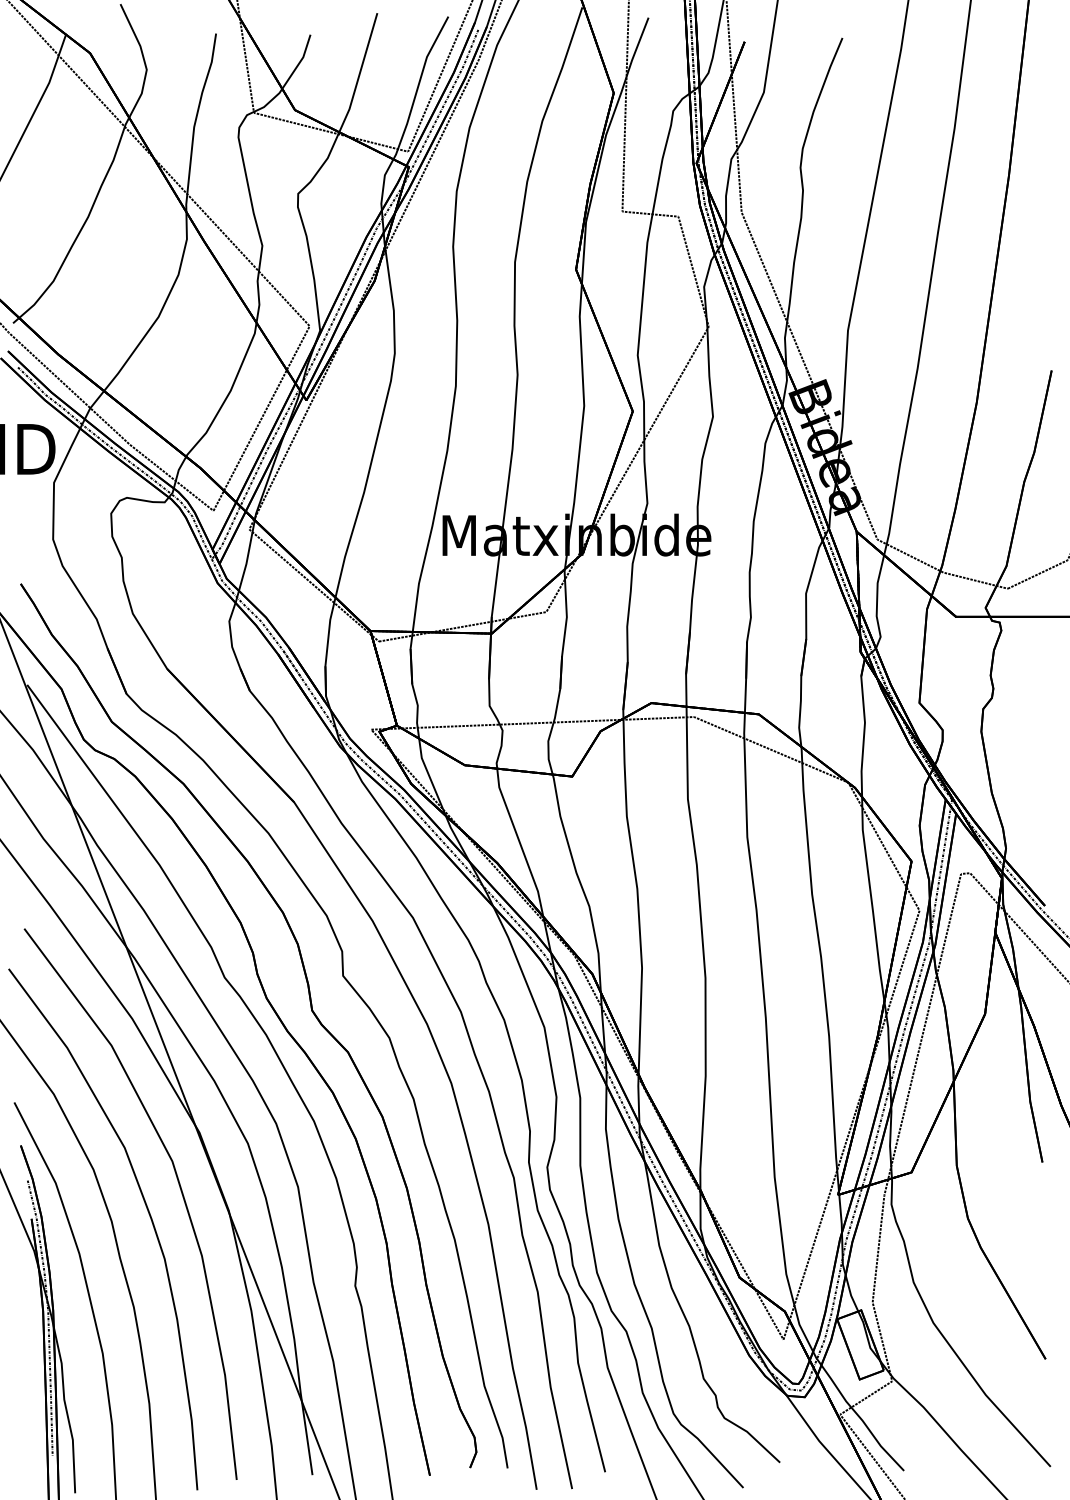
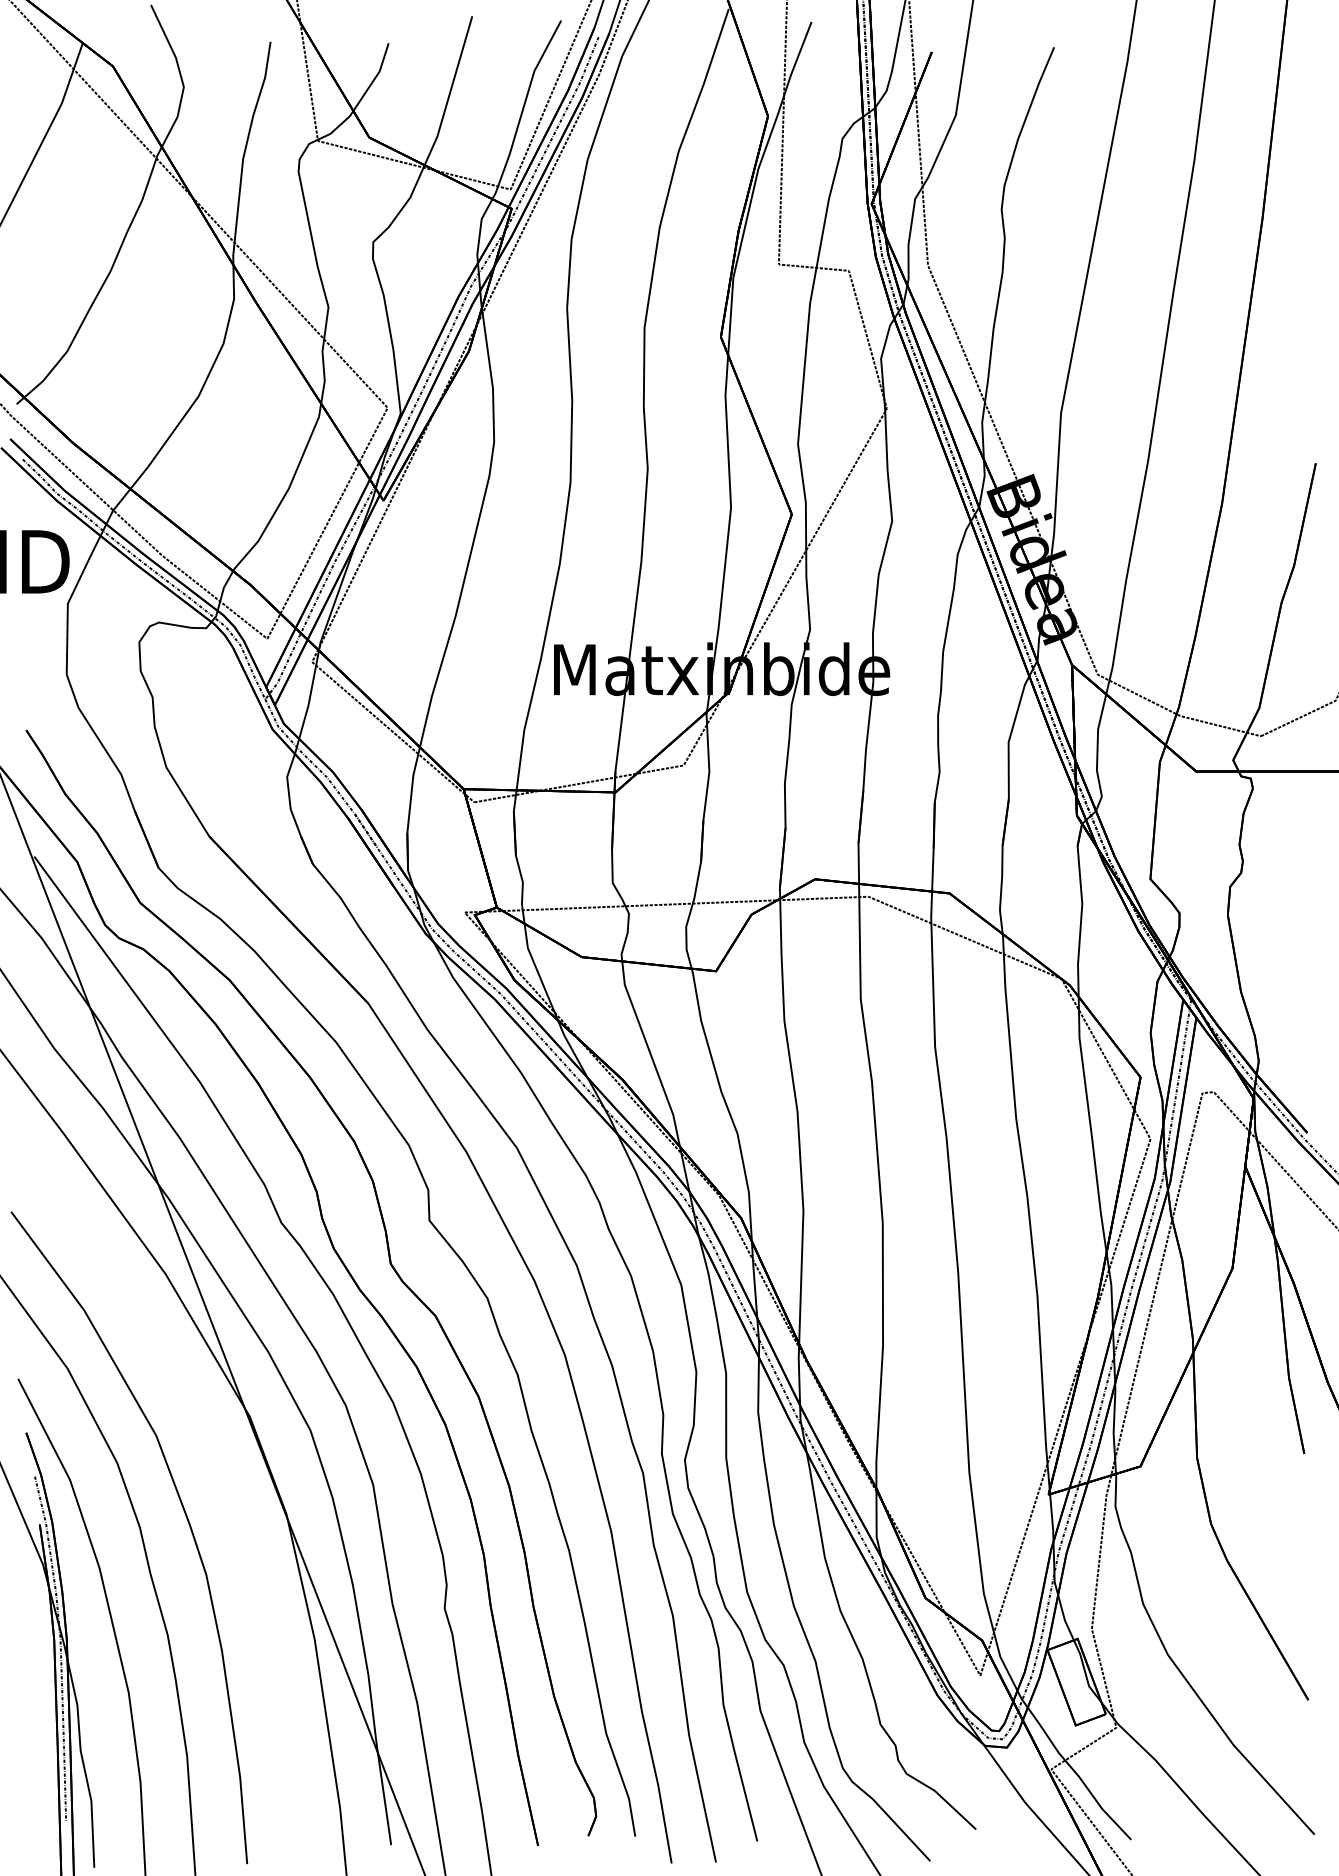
curve: (179, 1186) -> (224, 1484), removed

